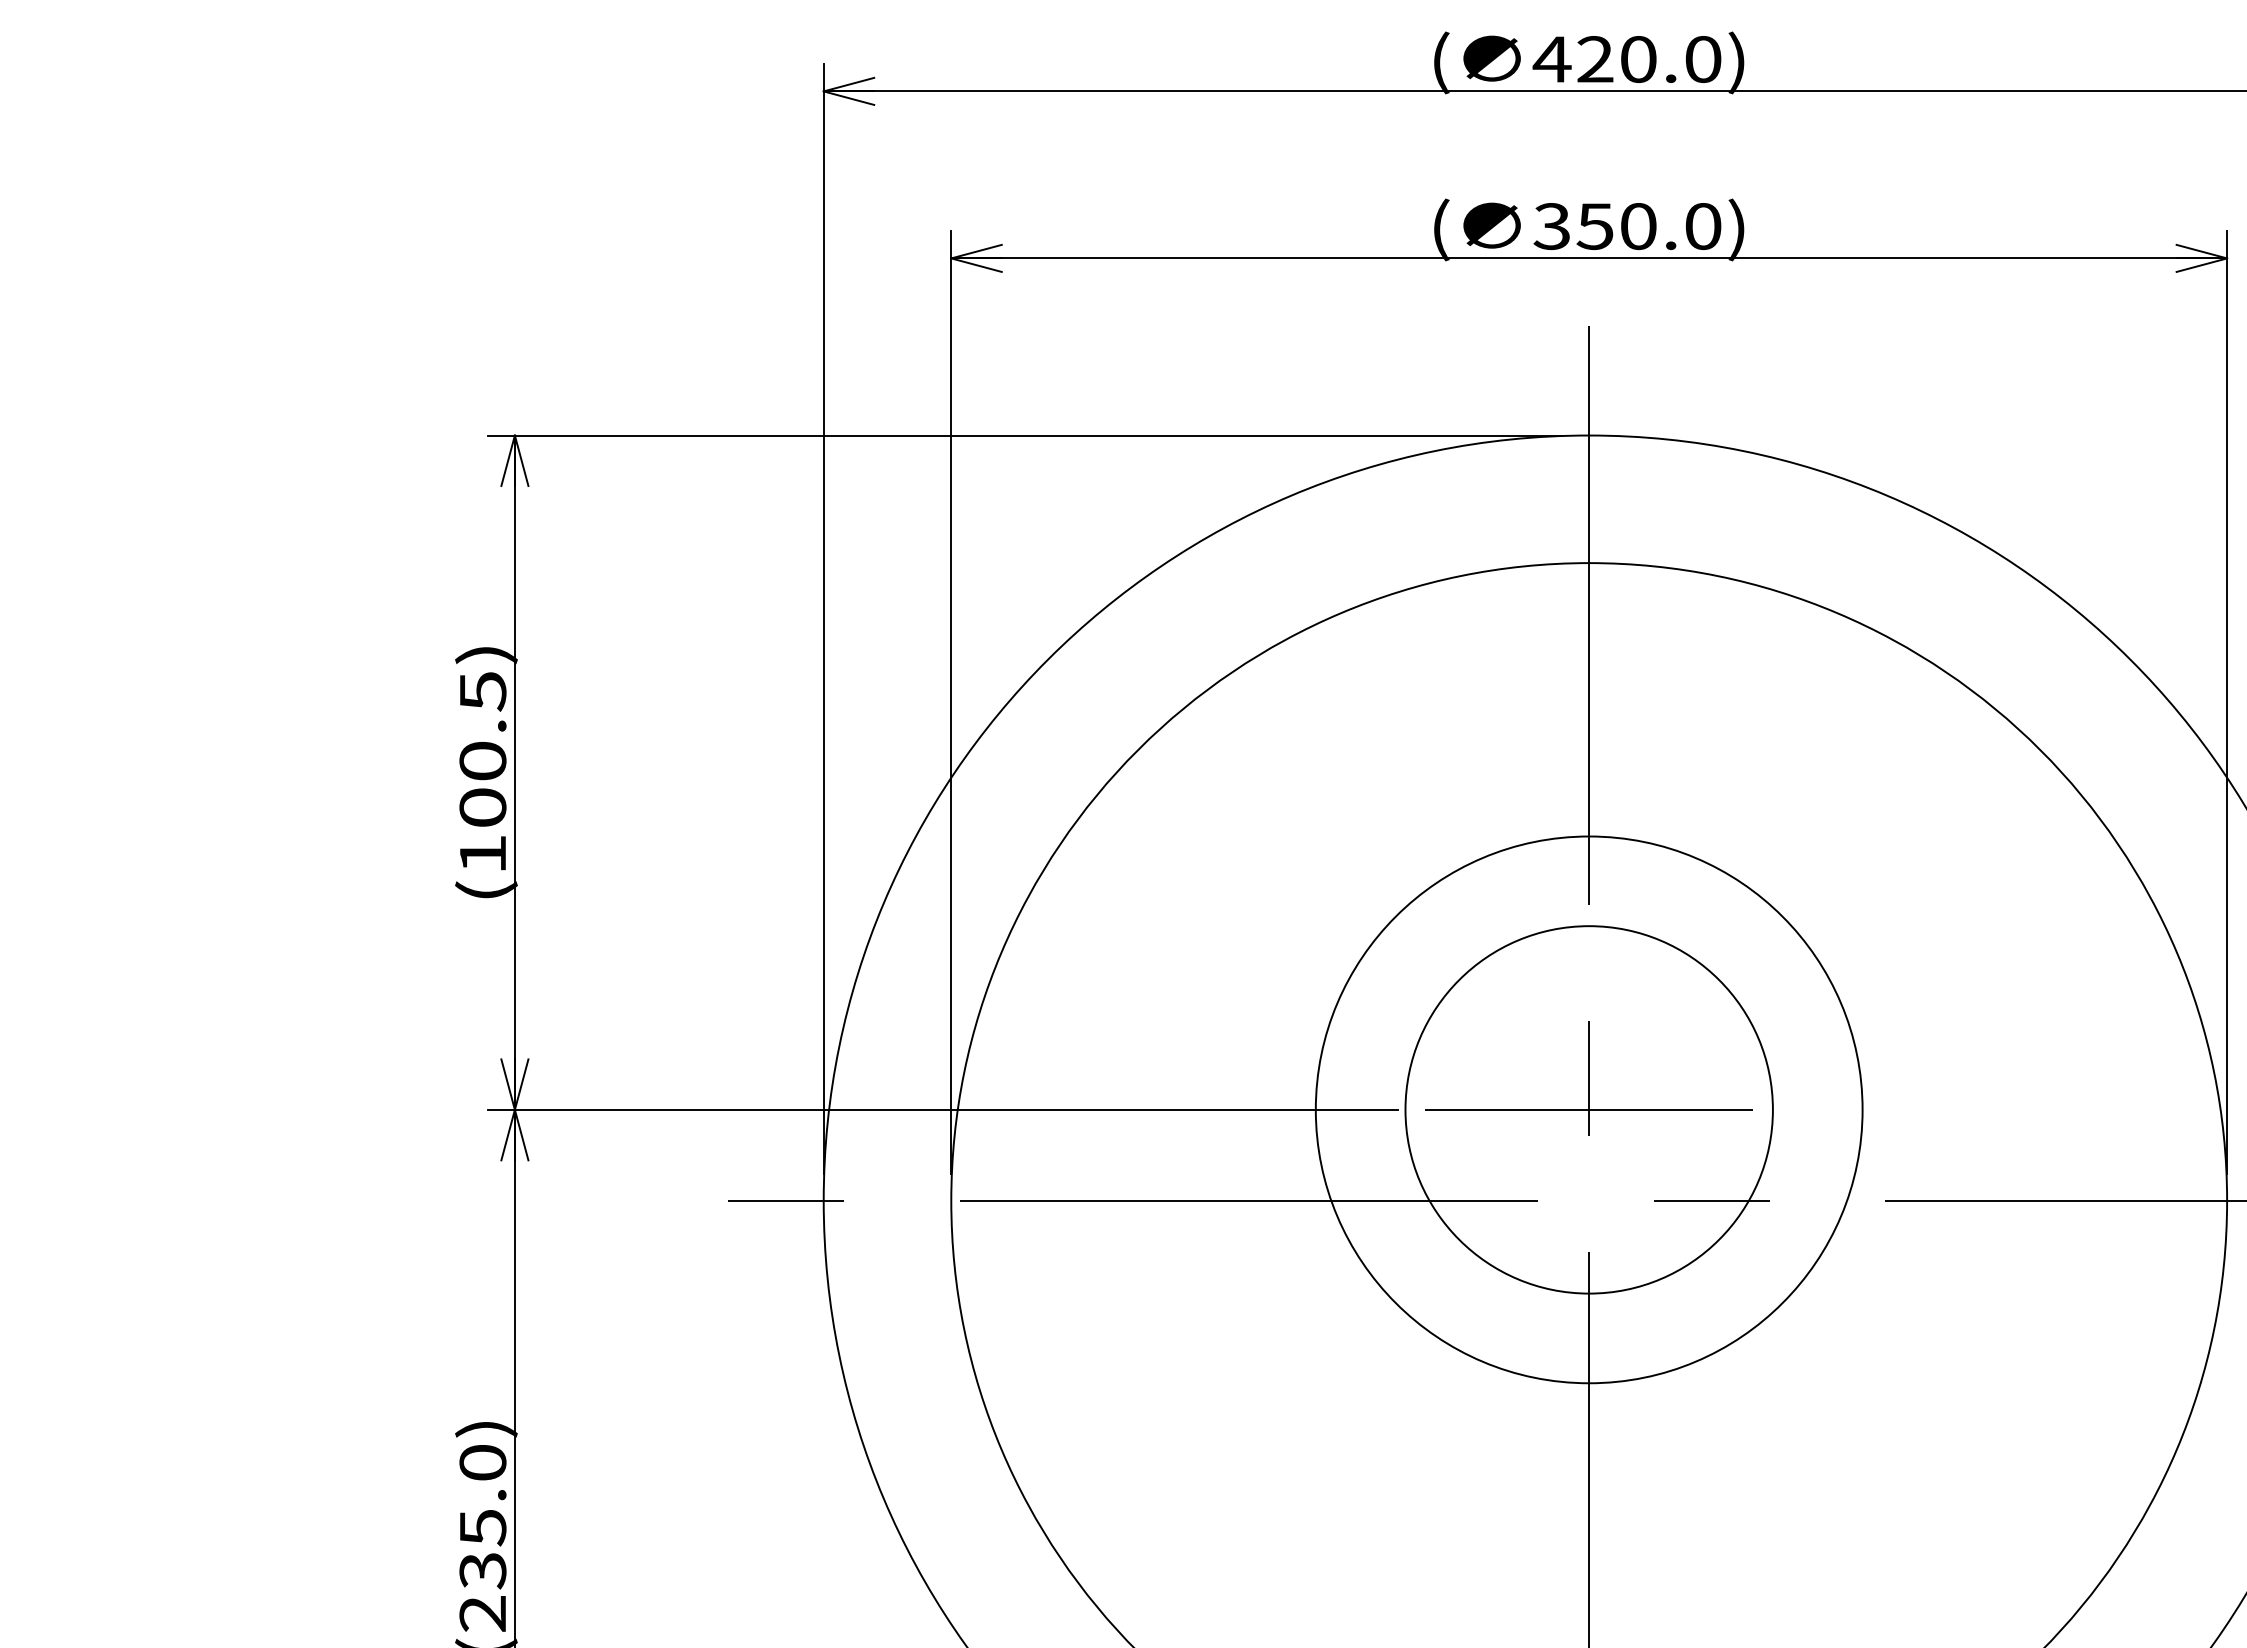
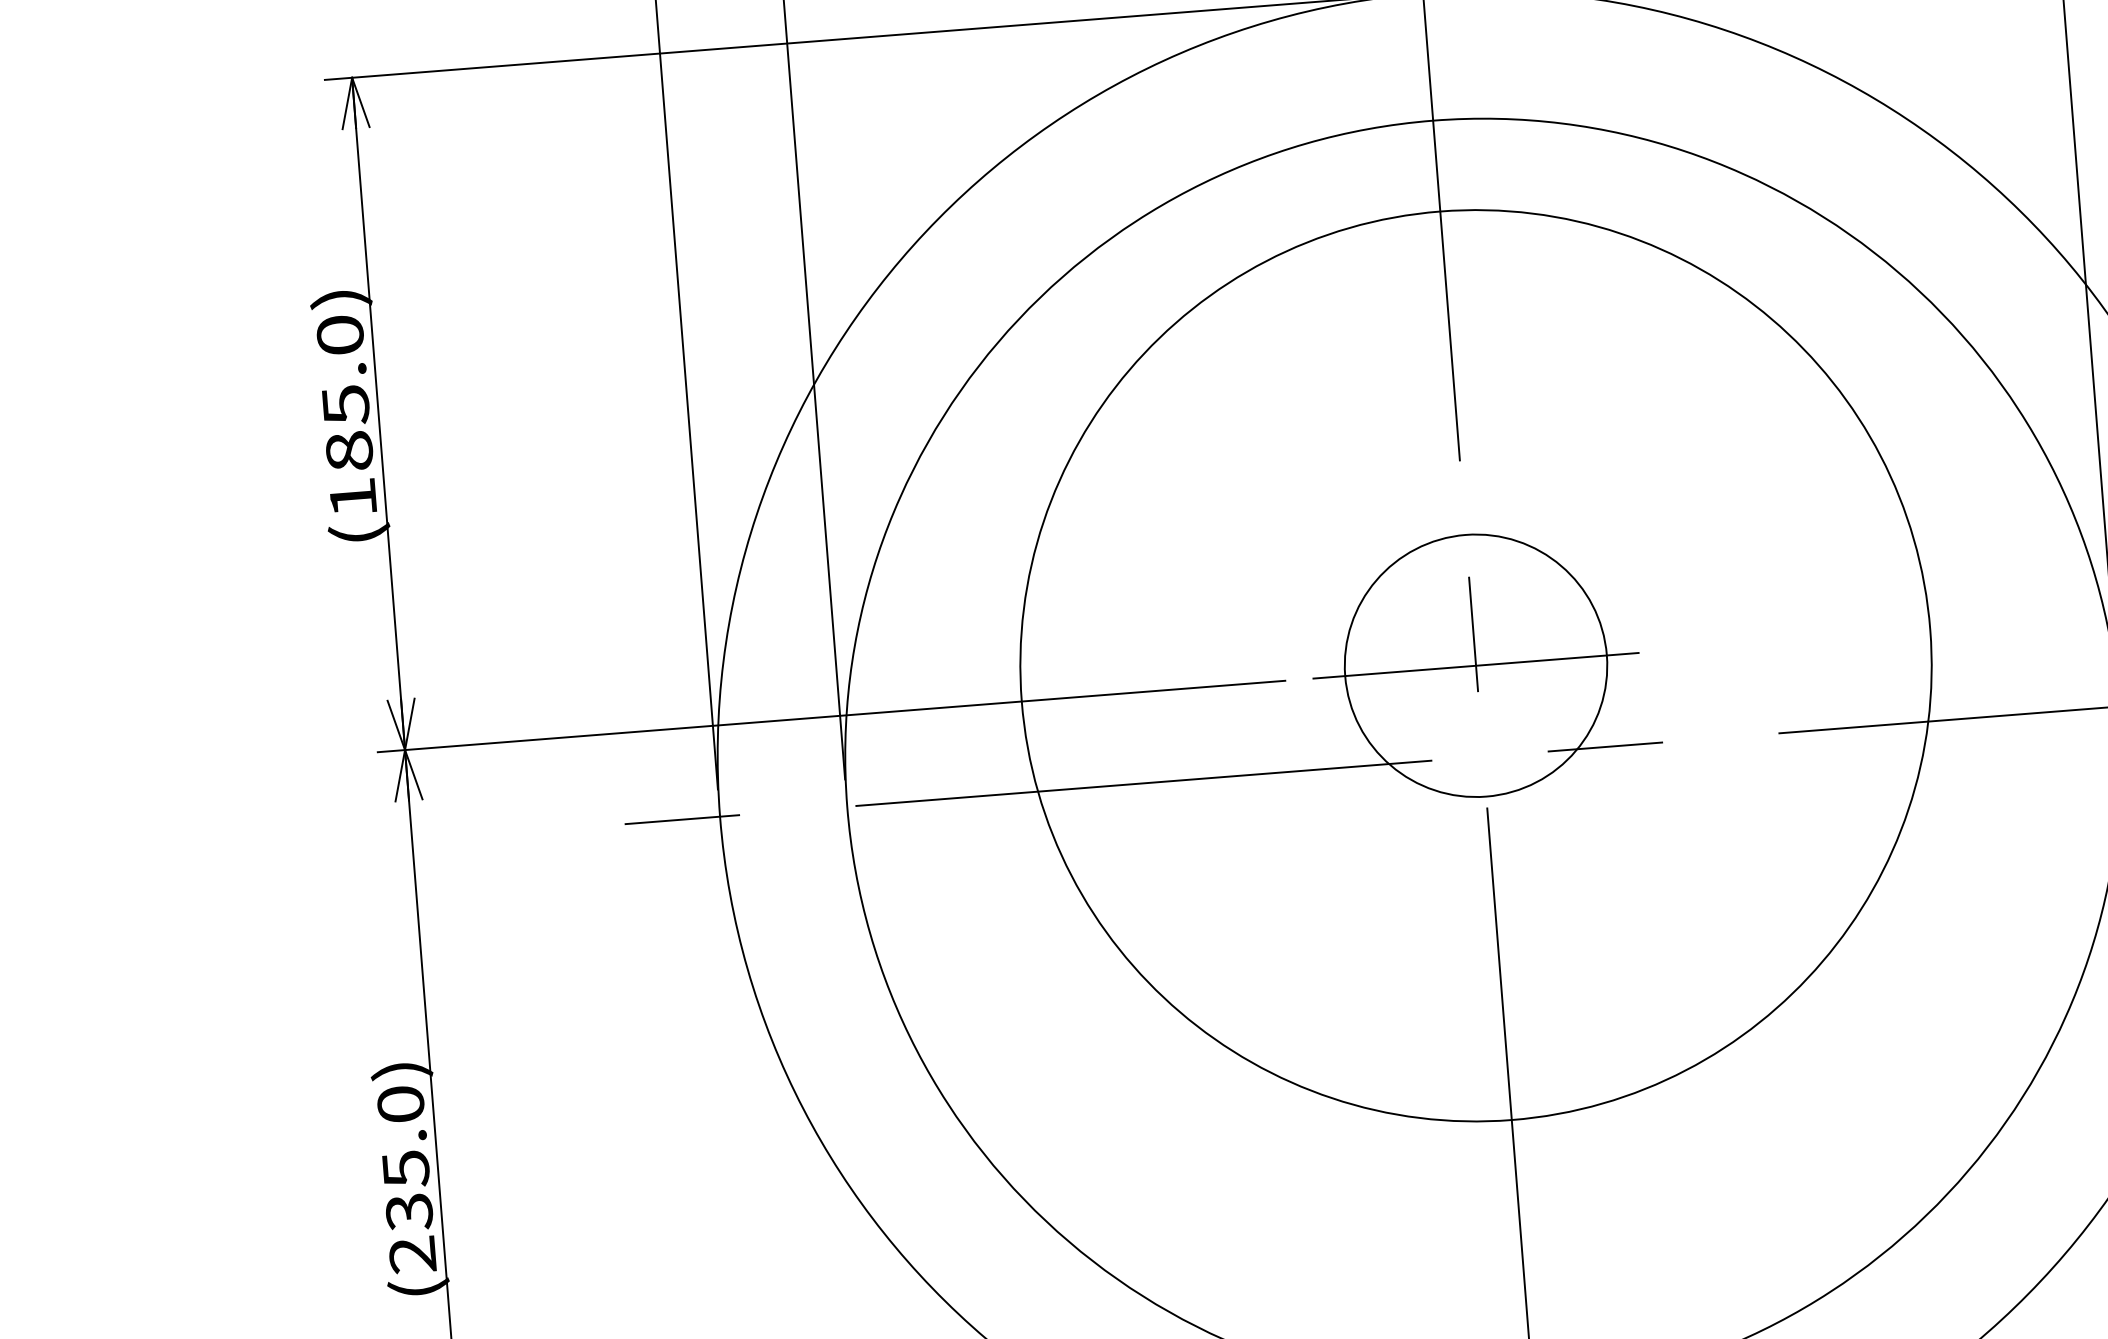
text: (482, 749) -> (344, 393), (100.5) -> (185.0)
circle: (1588, 1109) -> (1475, 665), size x0.71
circle: (1588, 1109) -> (1475, 665), size x1.67

